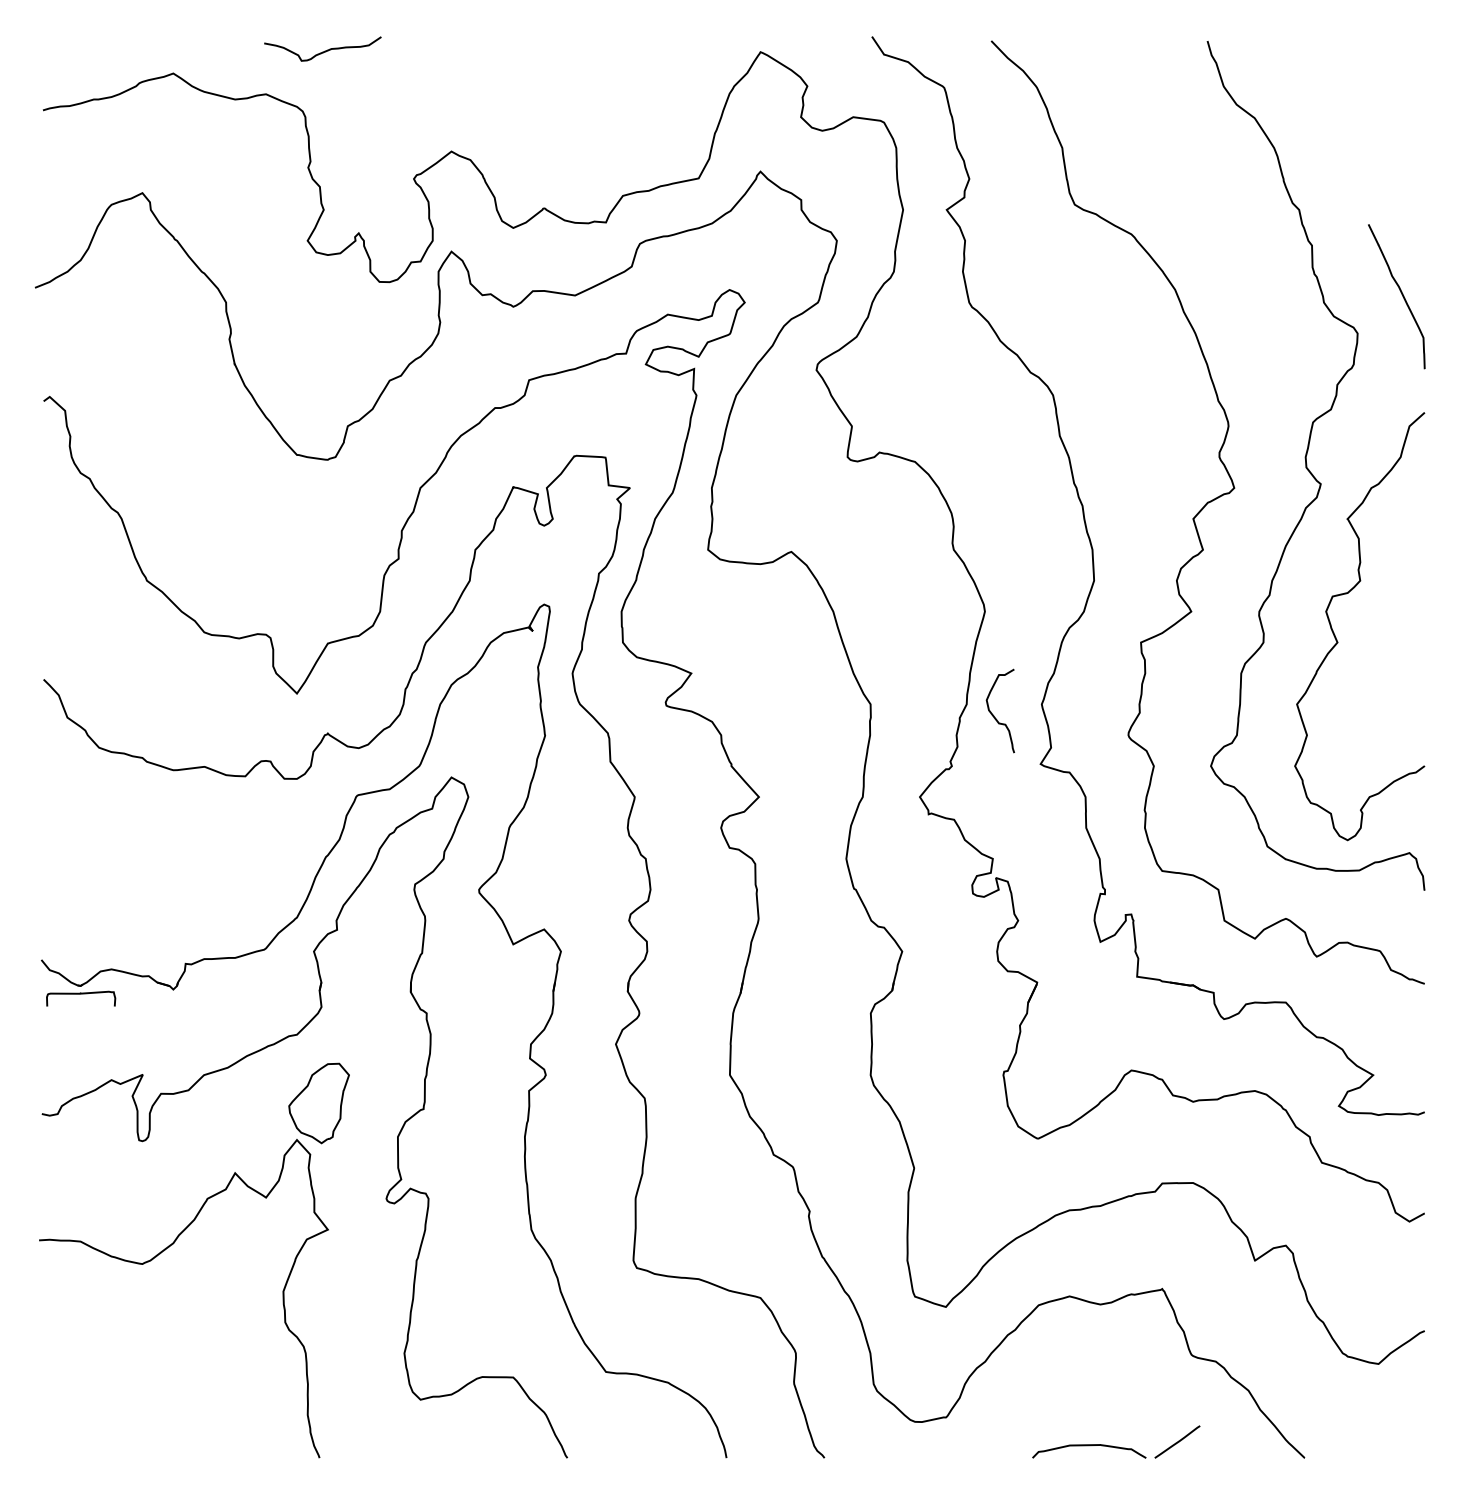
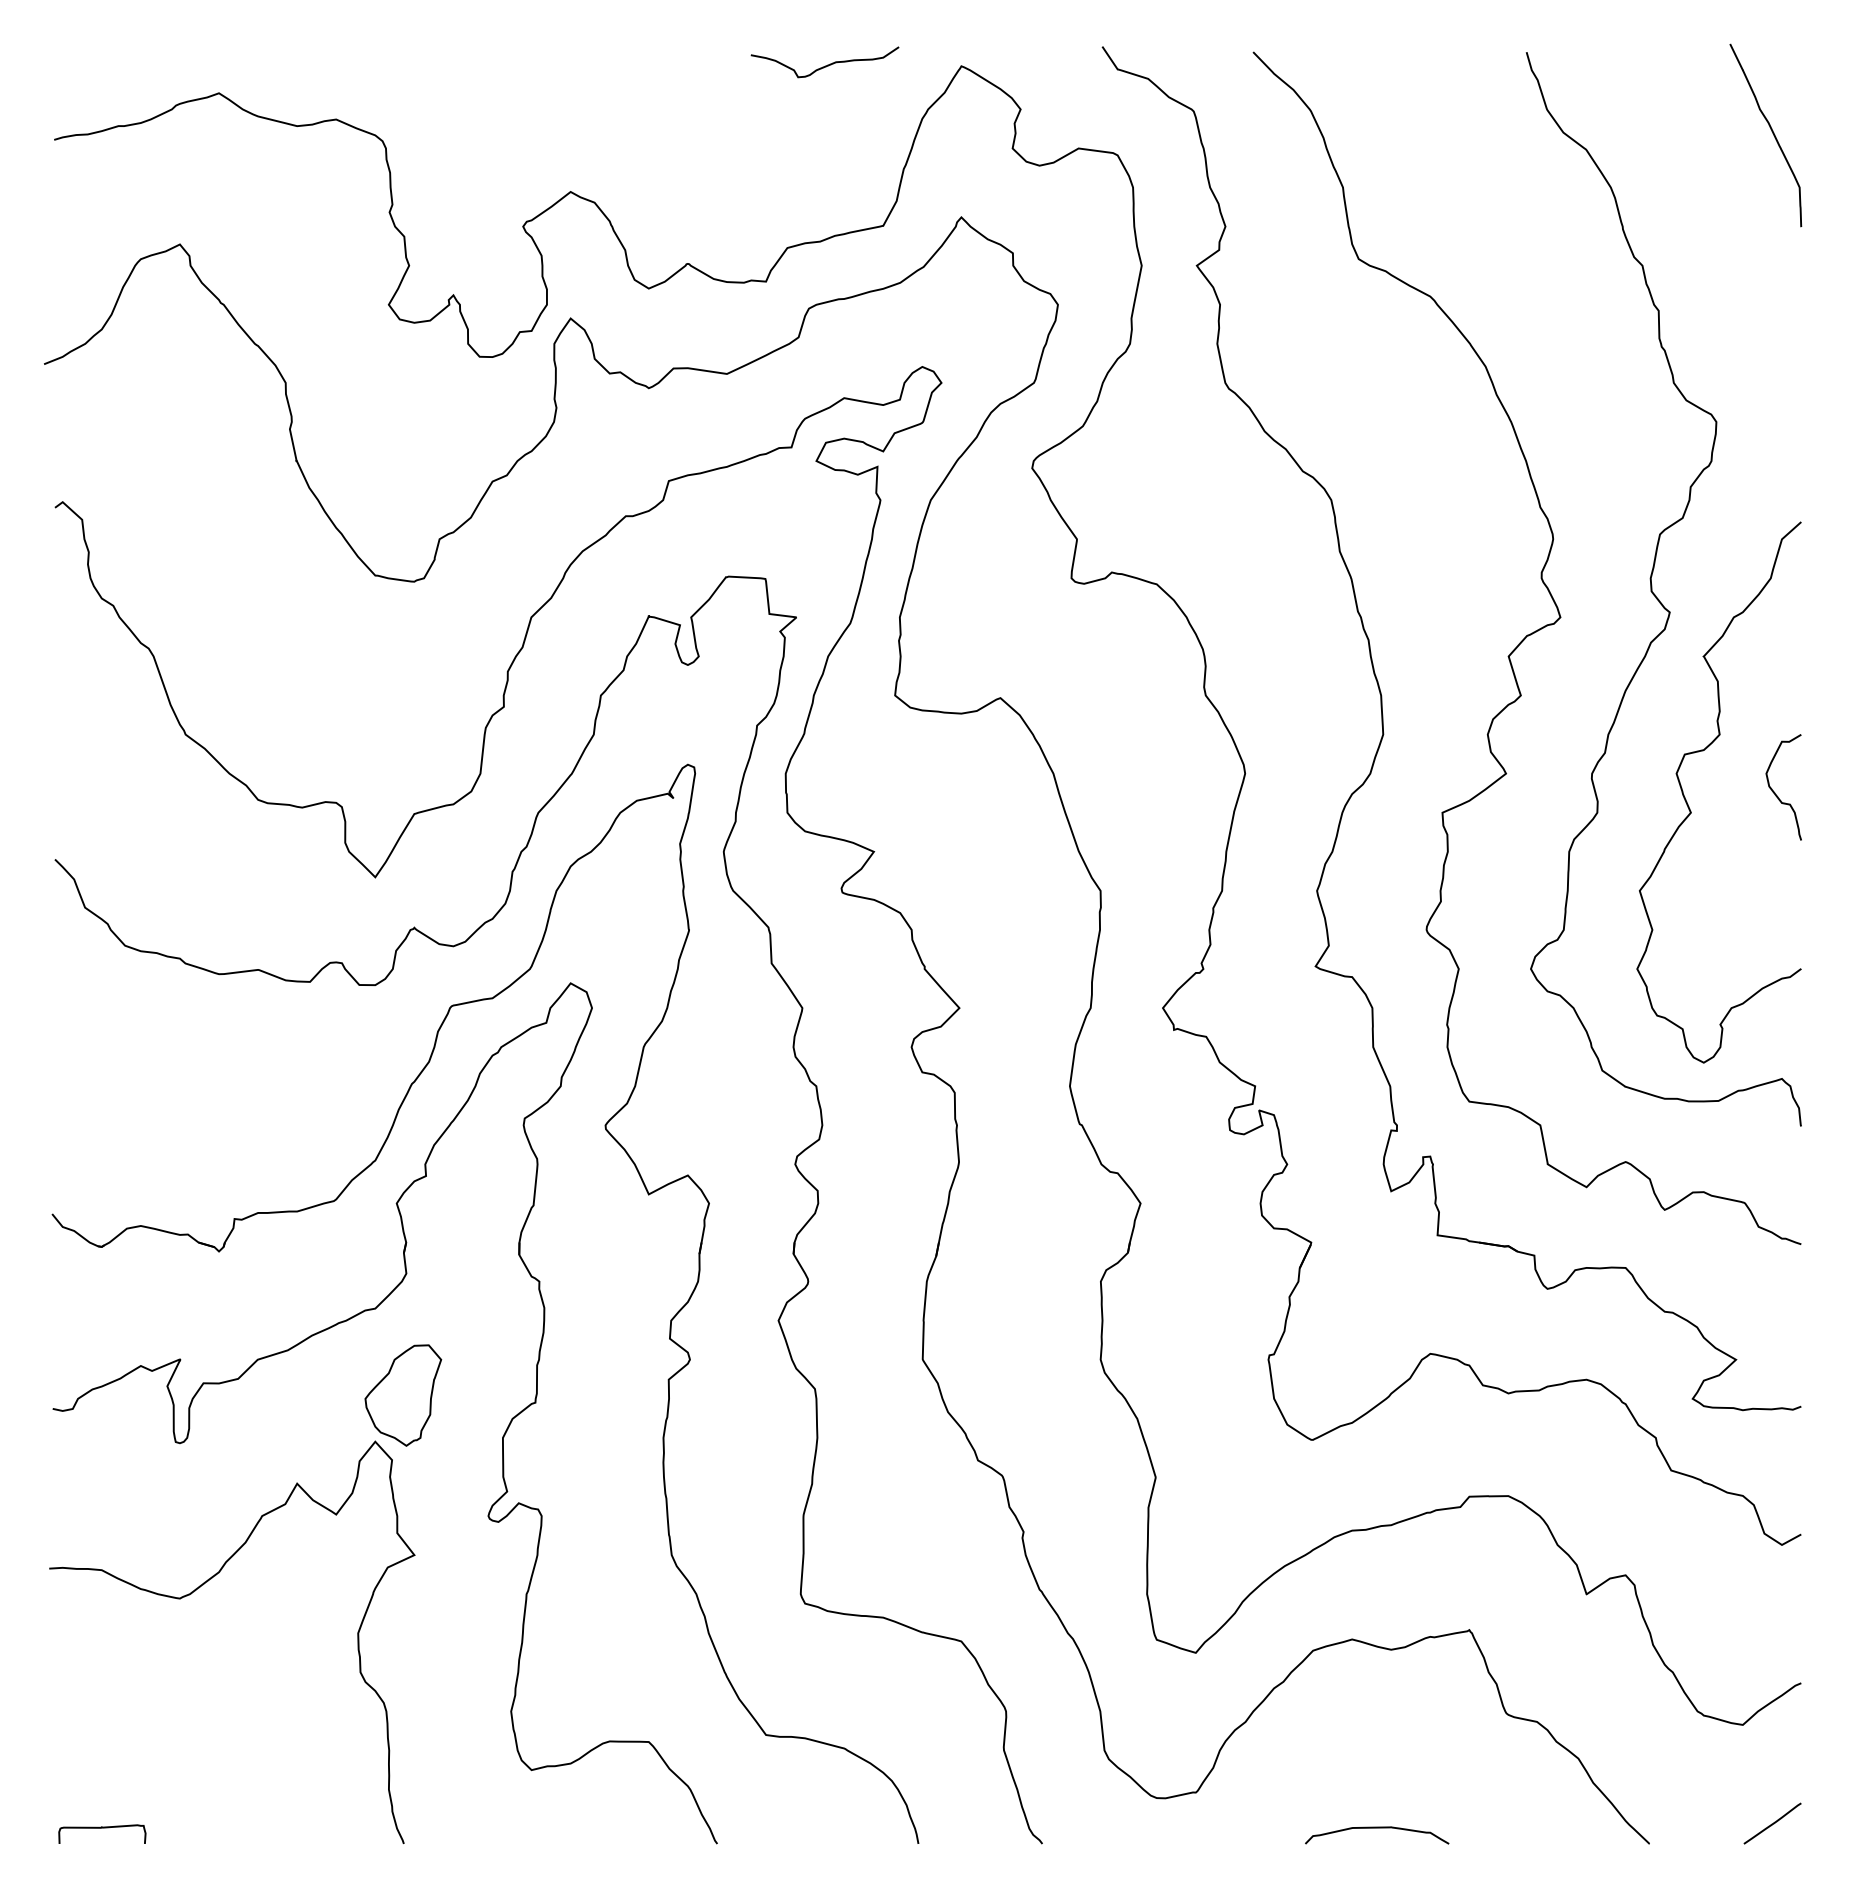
curve: (323, 51) -> (825, 65), moved
curve: (1401, 293) -> (1771, 131), moved
curve: (993, 715) -> (1775, 792), moved
curve: (81, 994) -> (102, 1828), moved
line: (1177, 1441) -> (1772, 1823), moved

